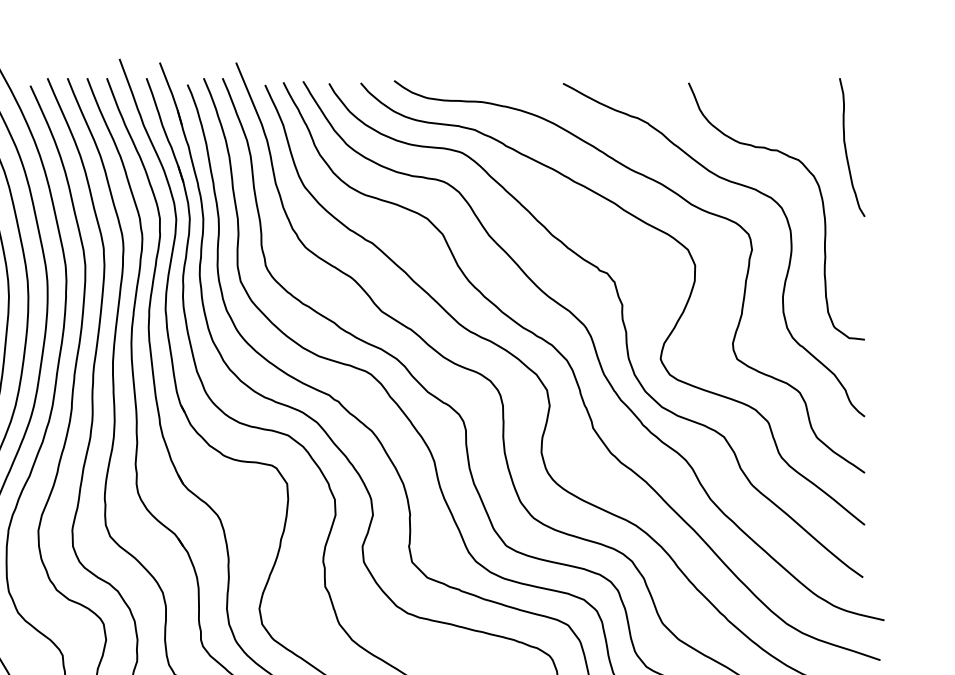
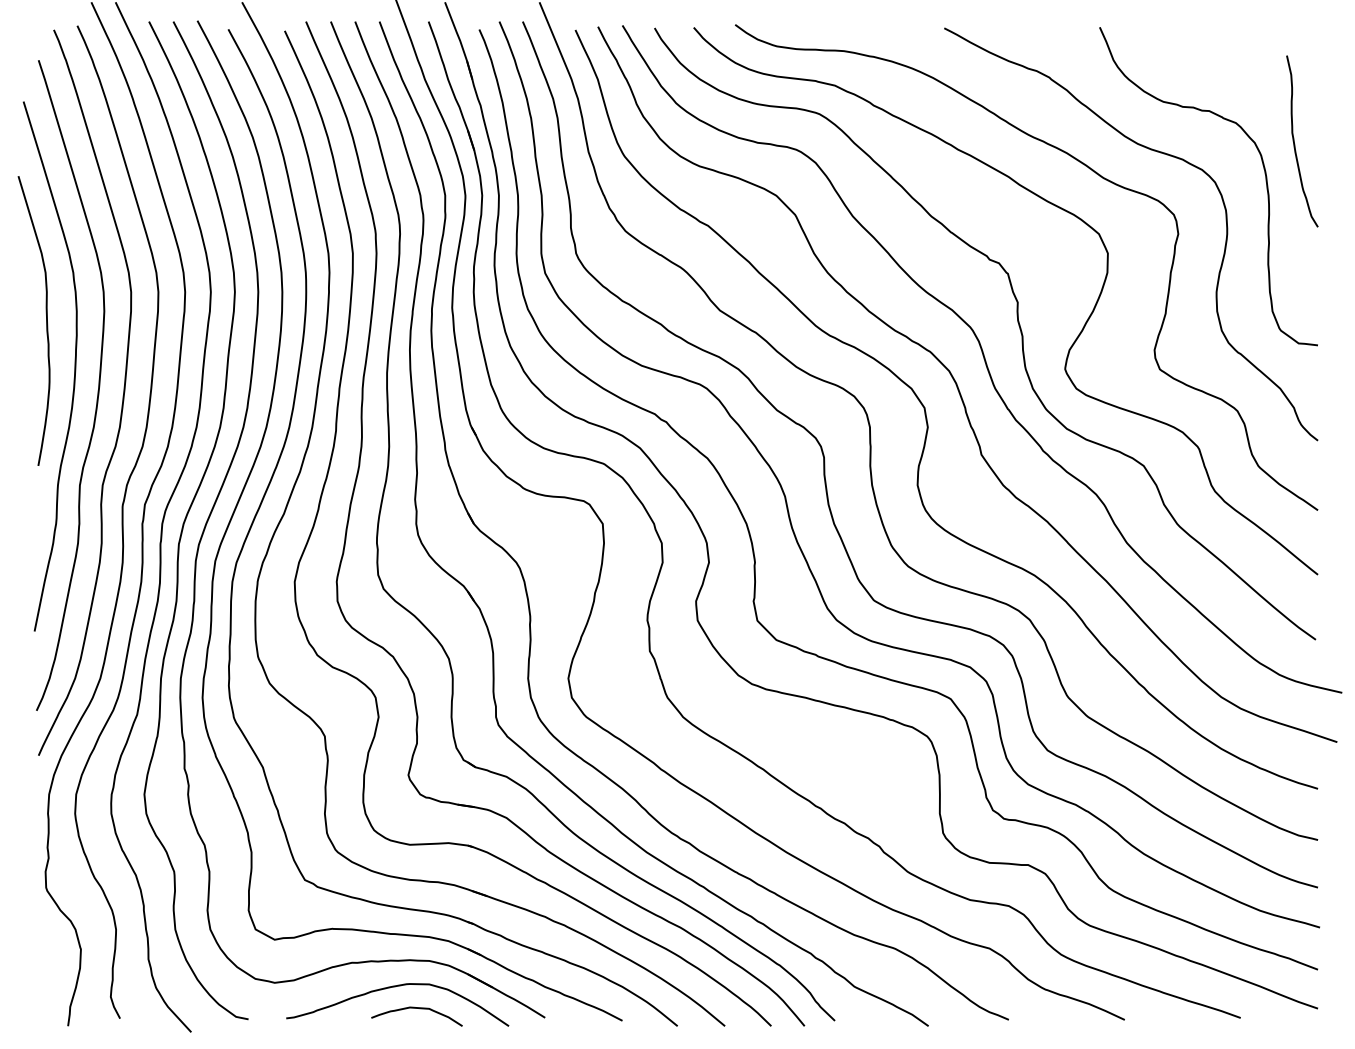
curve: (846, 150) -> (1295, 144), moved

